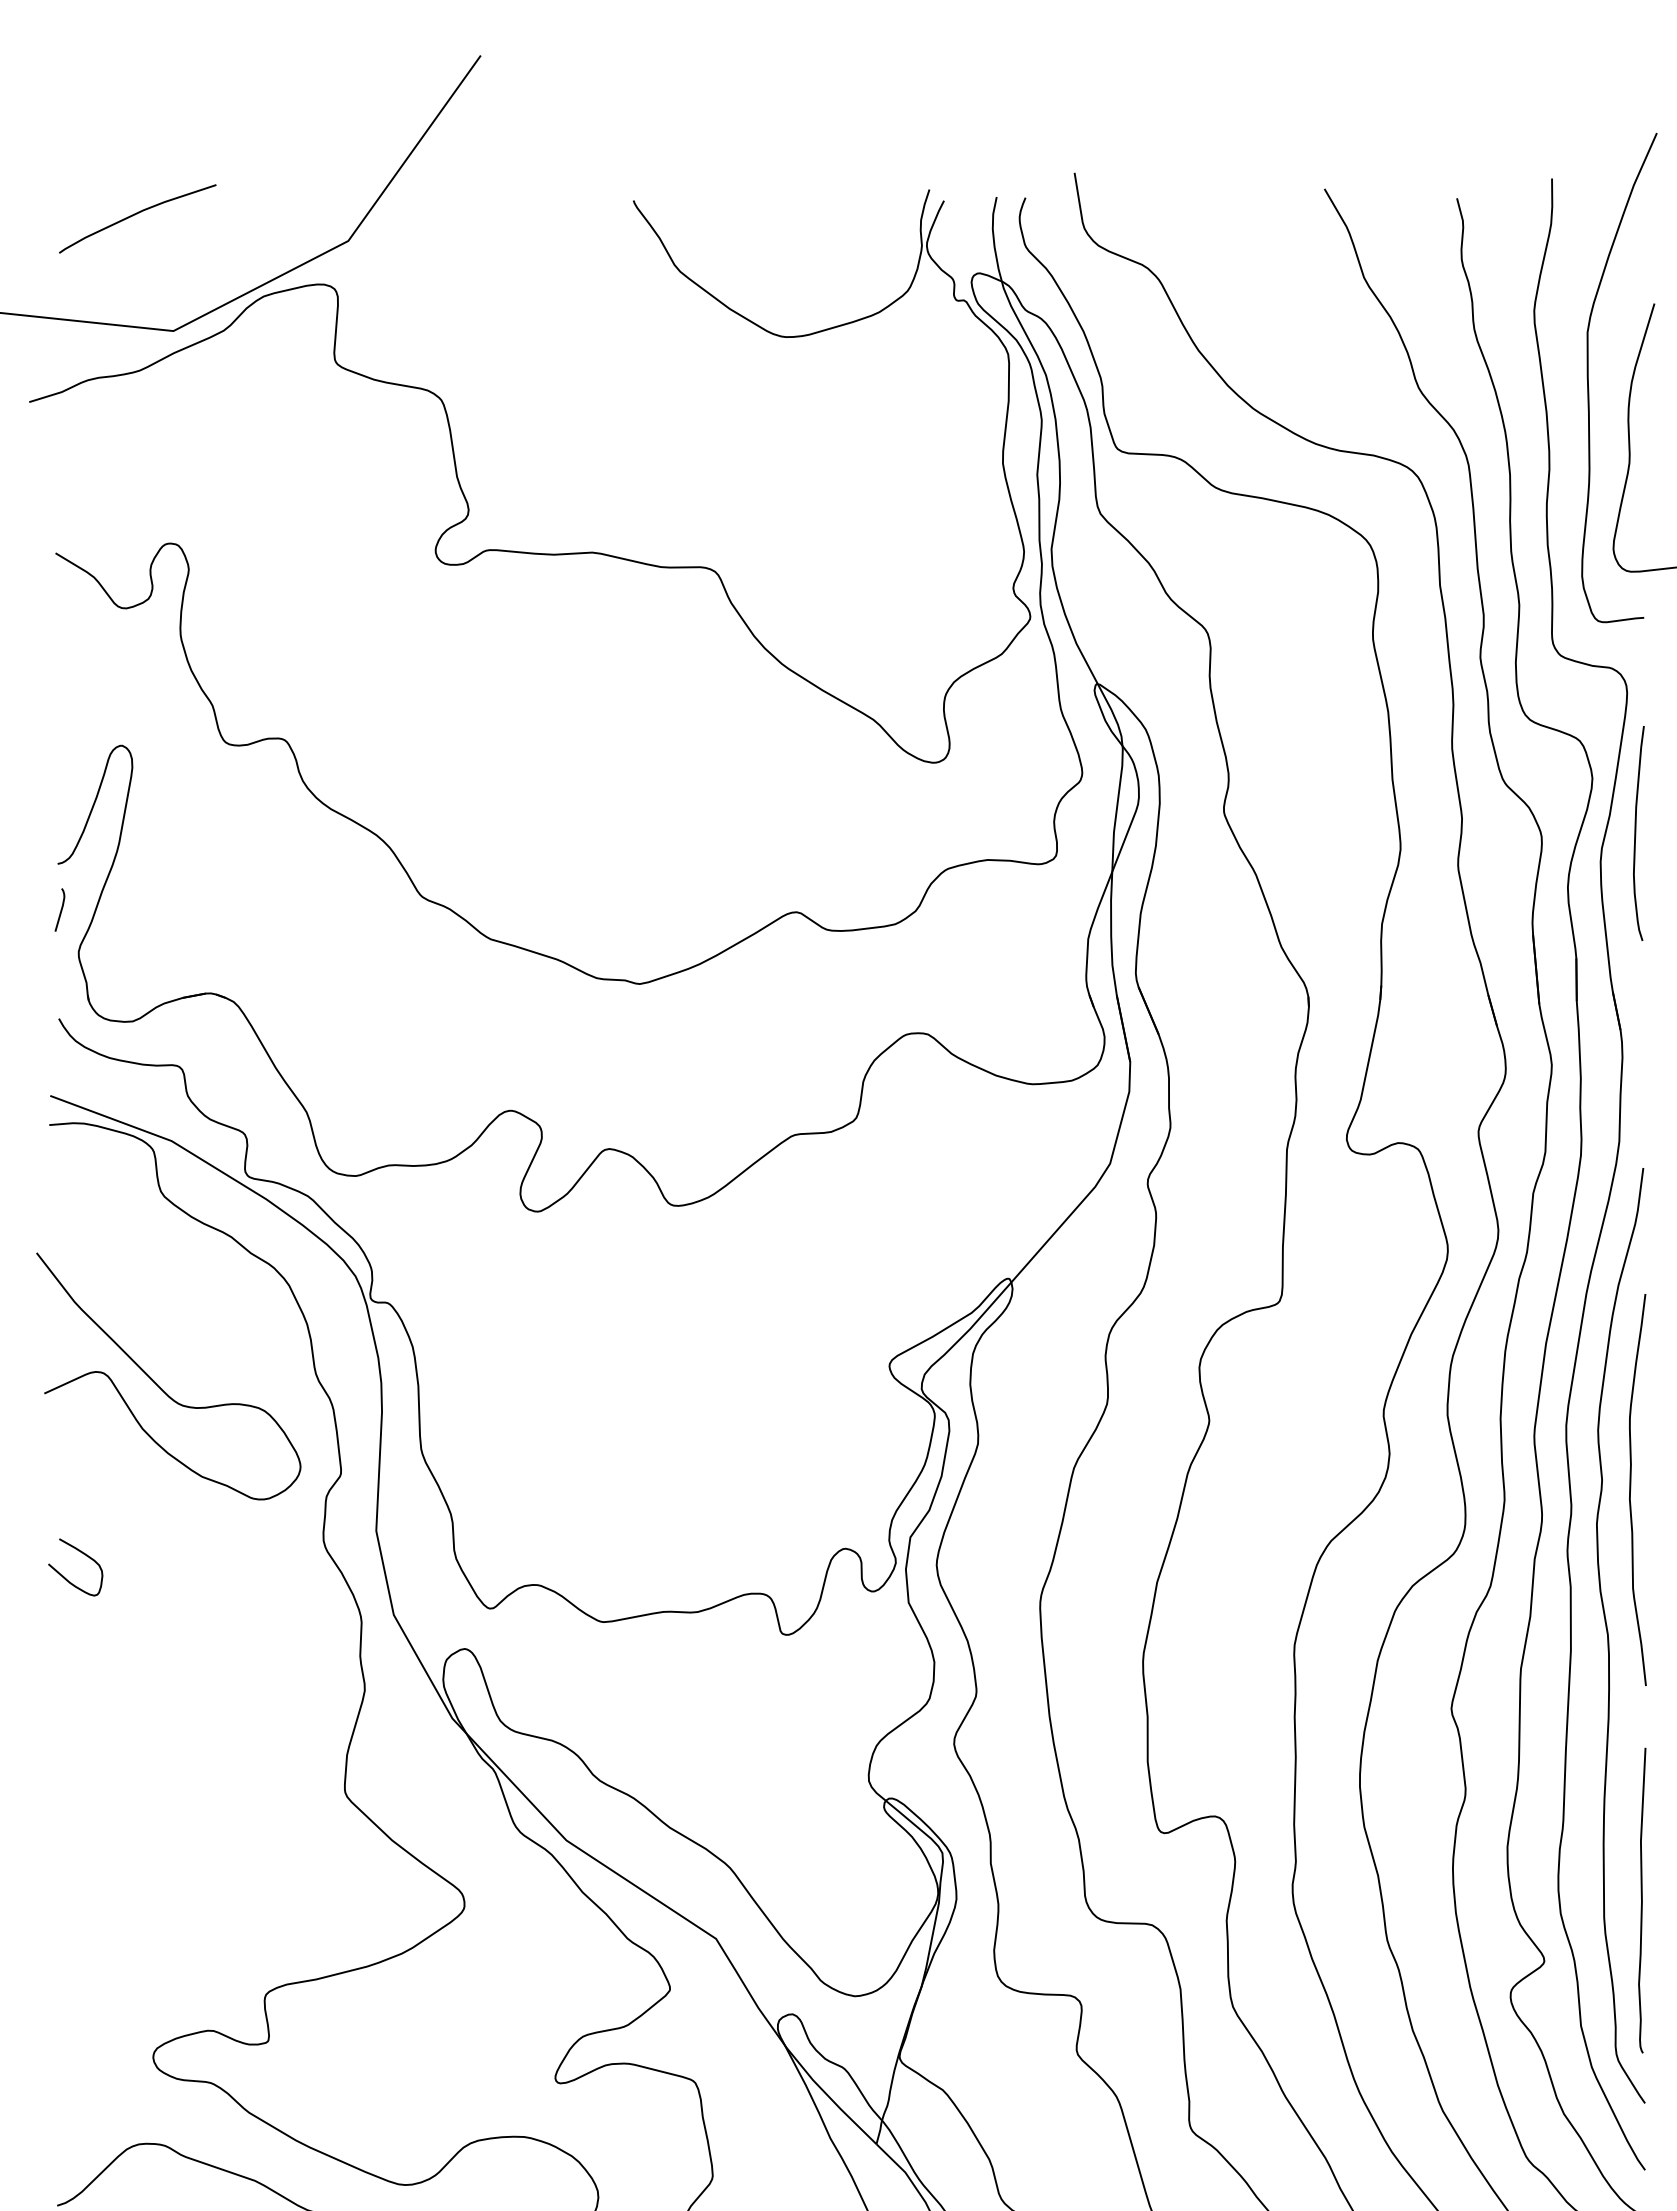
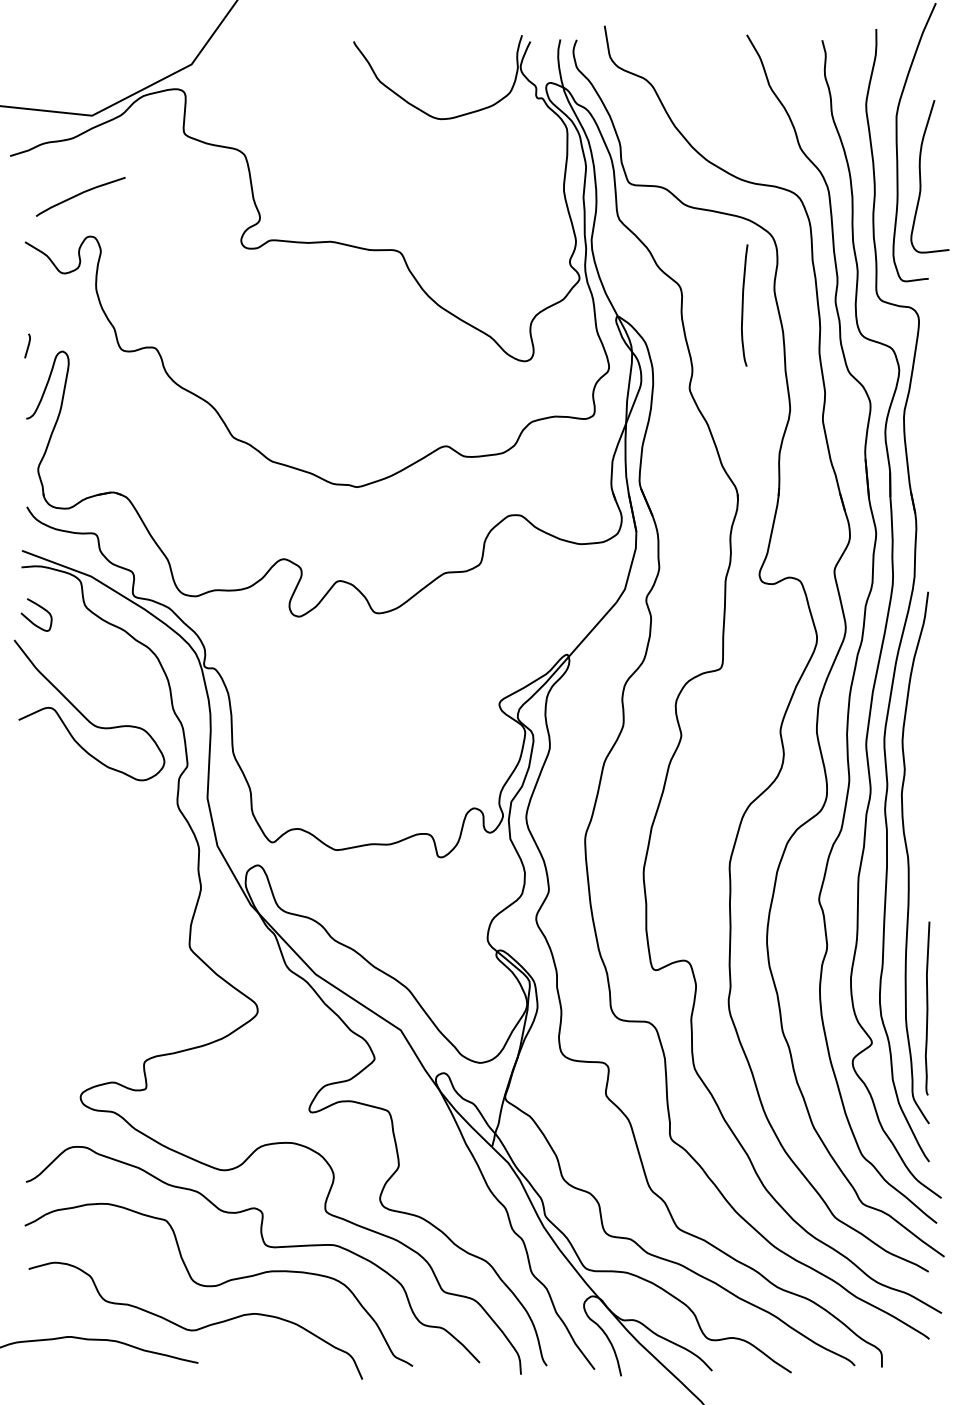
curve: (135, 216) -> (79, 195), moved
curve: (1636, 833) -> (743, 305), moved
curve: (59, 909) -> (27, 345), moved
curve: (1631, 1489) -> (921, 774), removed
curve: (80, 1554) -> (39, 607), moved

